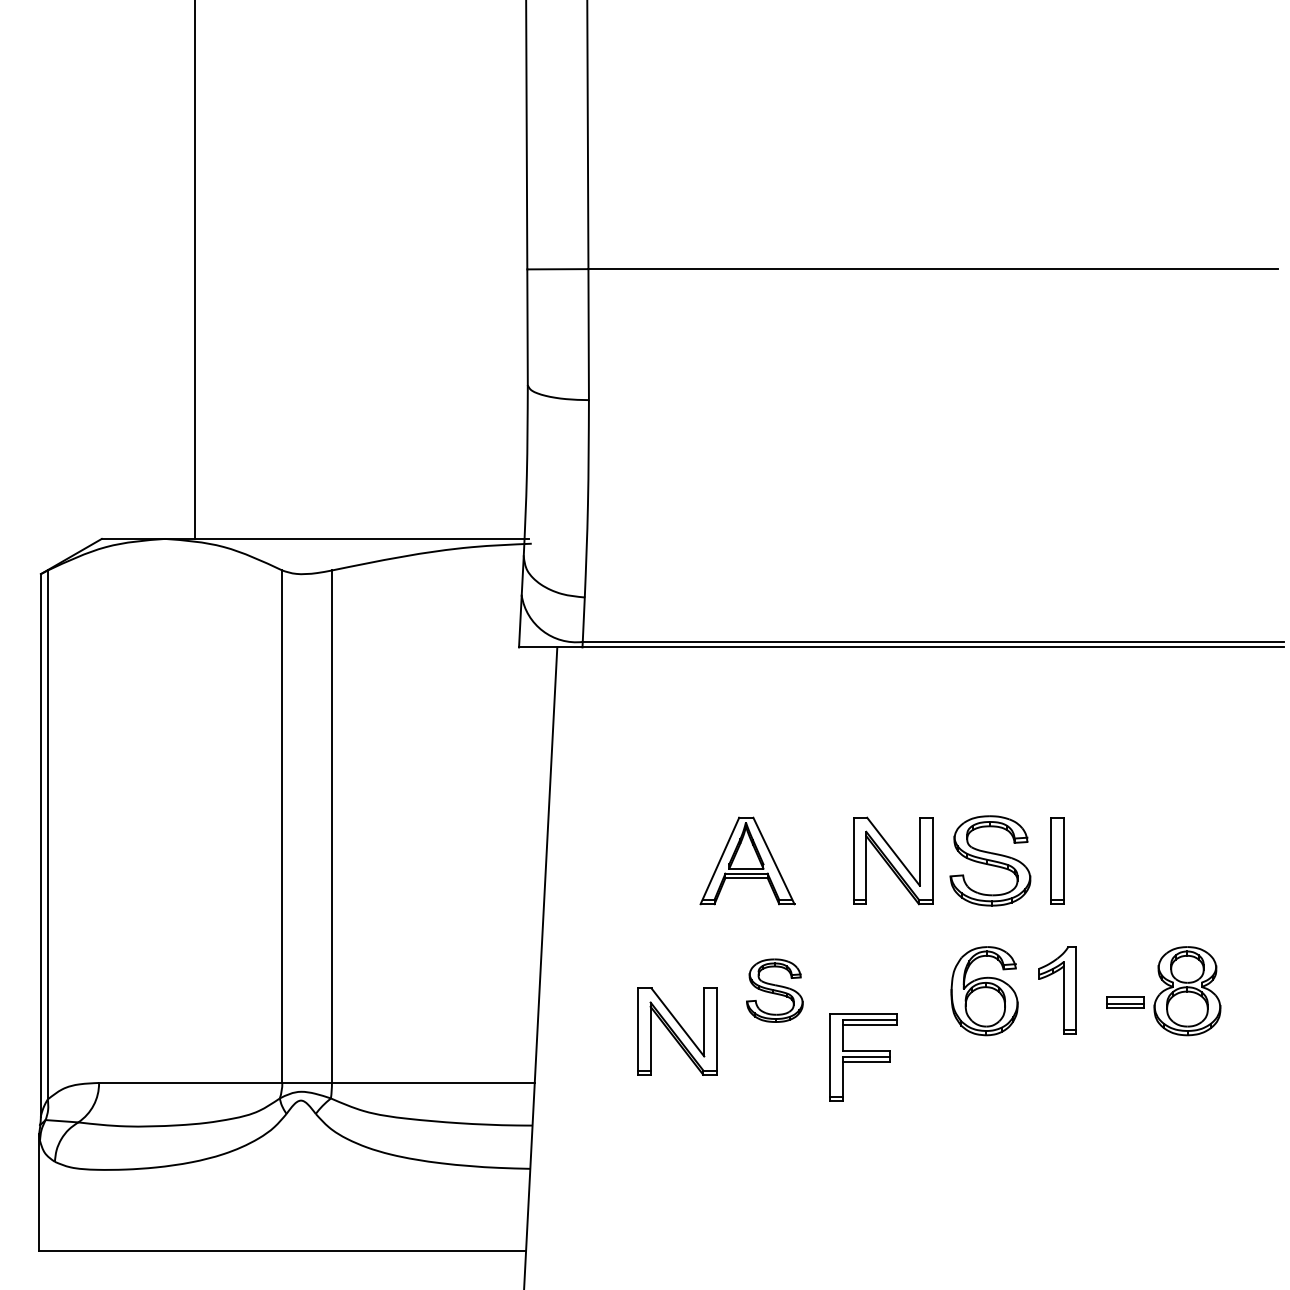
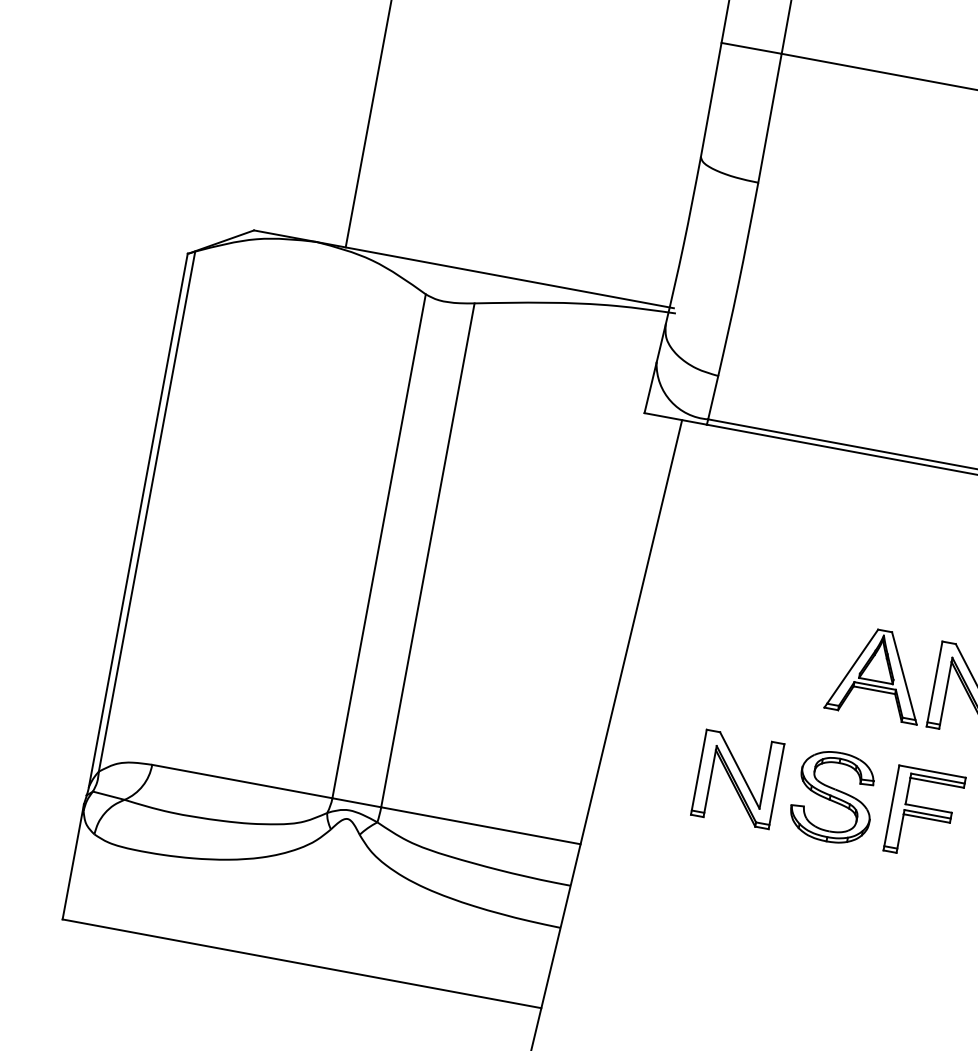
part: (747, 860) -> (878, 673), moved
part: (774, 990) -> (833, 797), size x1.43
part: (677, 1031) -> (737, 779), moved
part: (863, 1057) -> (924, 813), moved

